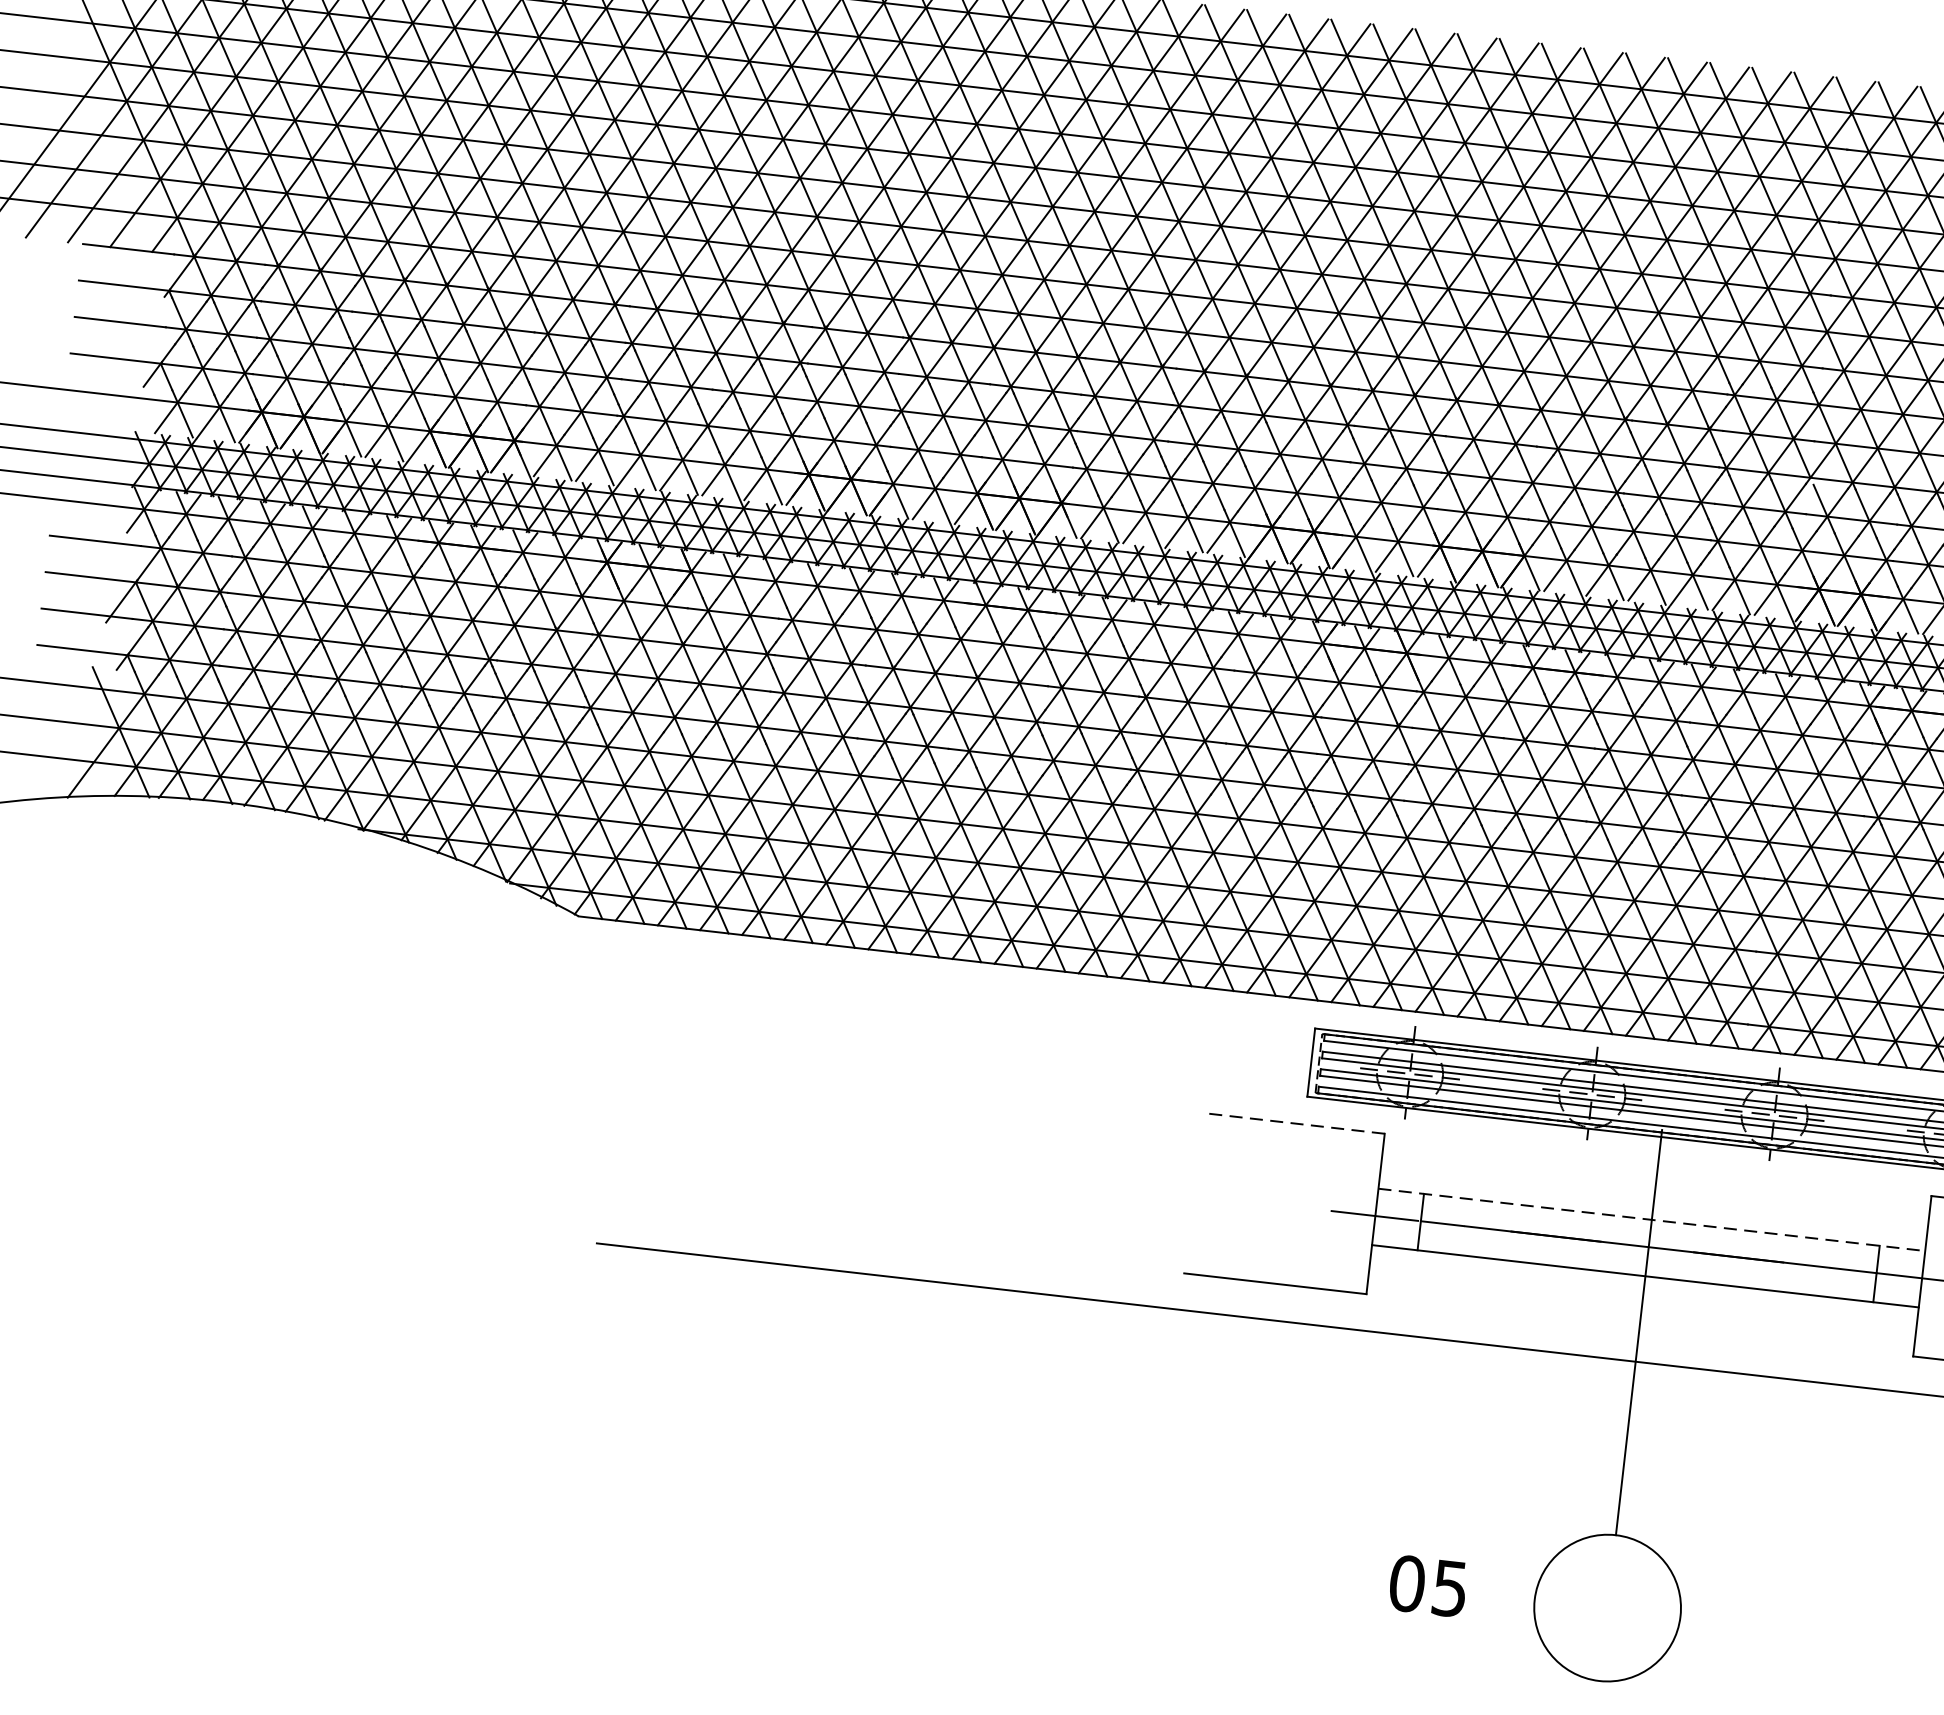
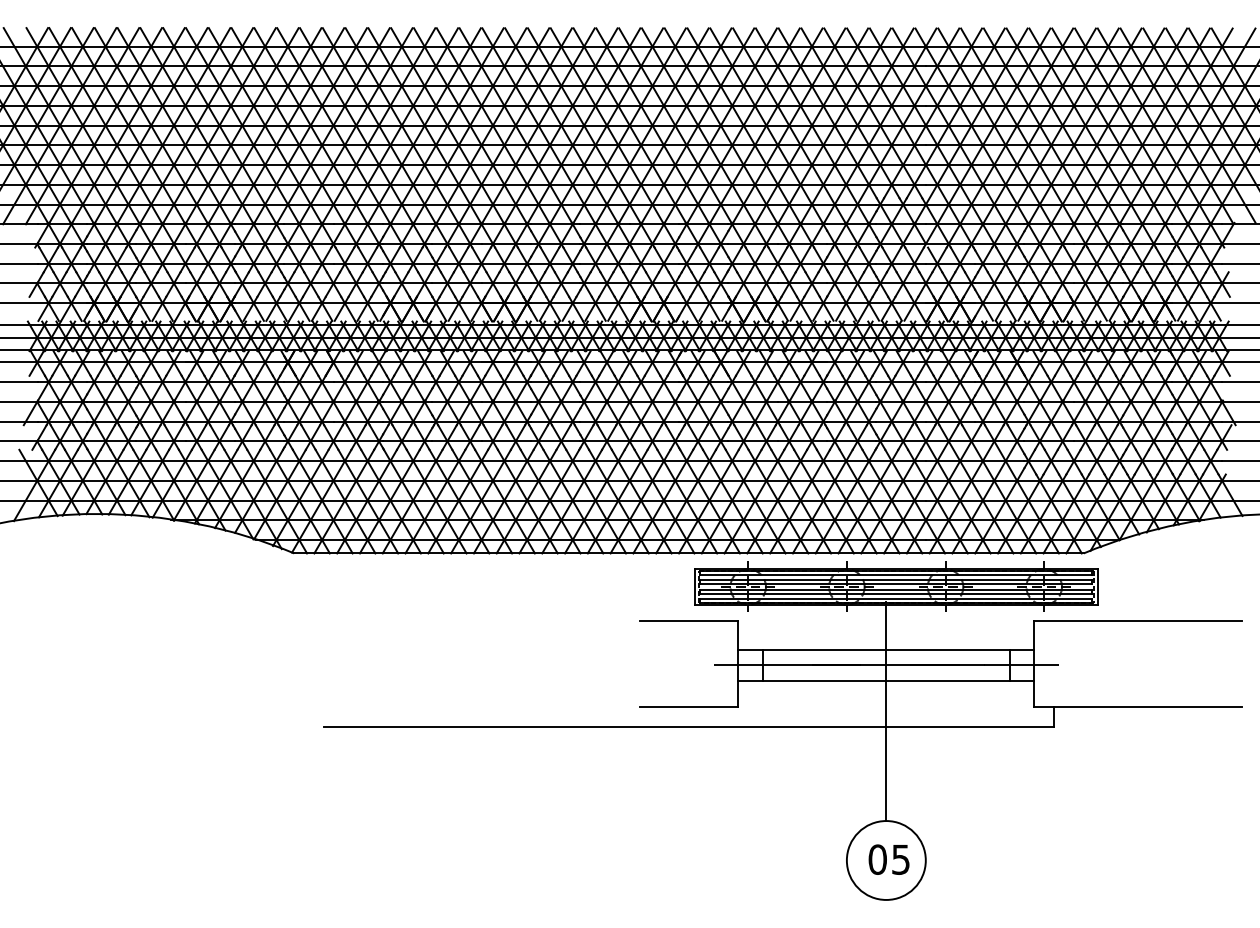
line: (1292, 1123) -> (688, 620), dashed -> solid
line: (1652, 1220) -> (886, 650), dashed -> solid
text: (1427, 1585) -> (888, 859), moved

